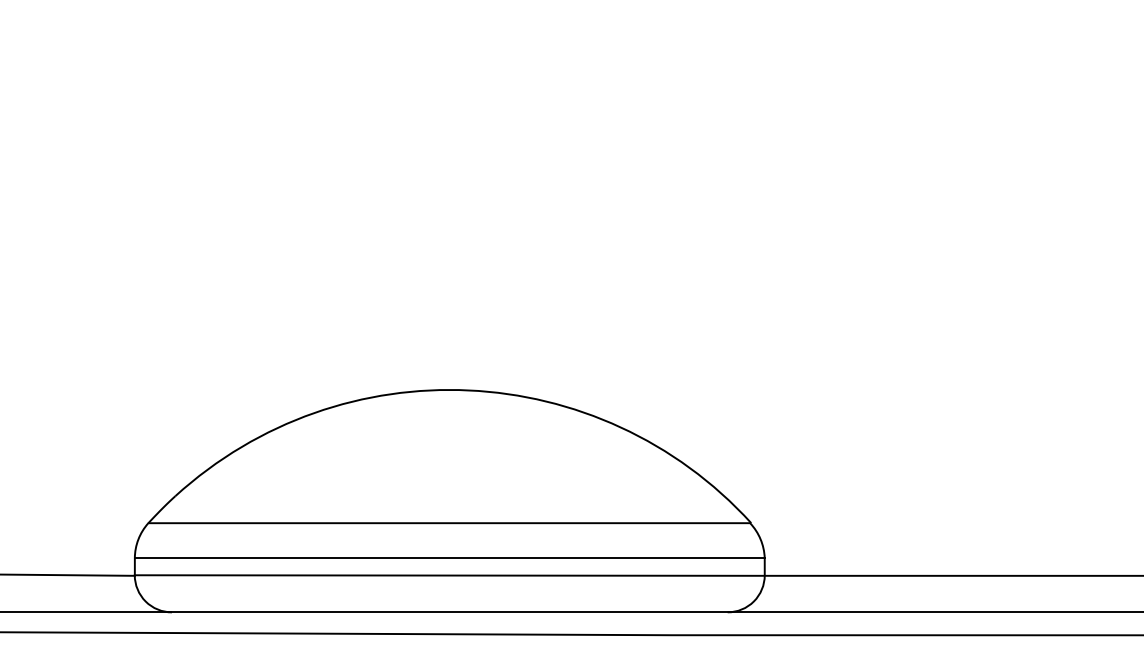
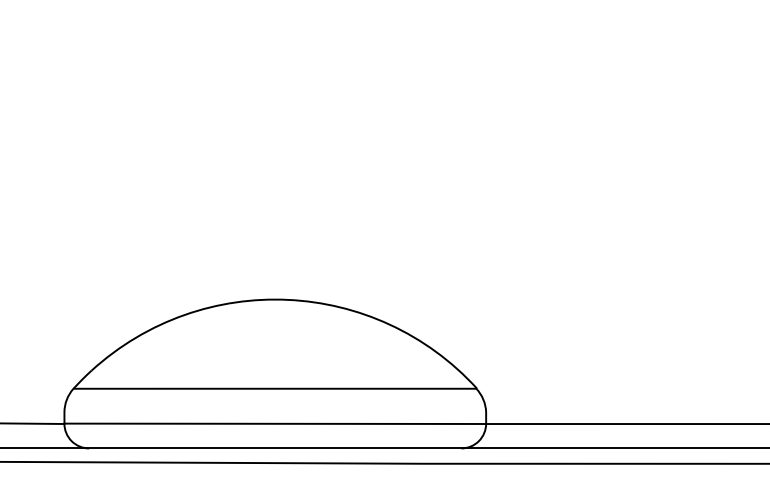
line: (450, 558) -> (275, 412), removed

